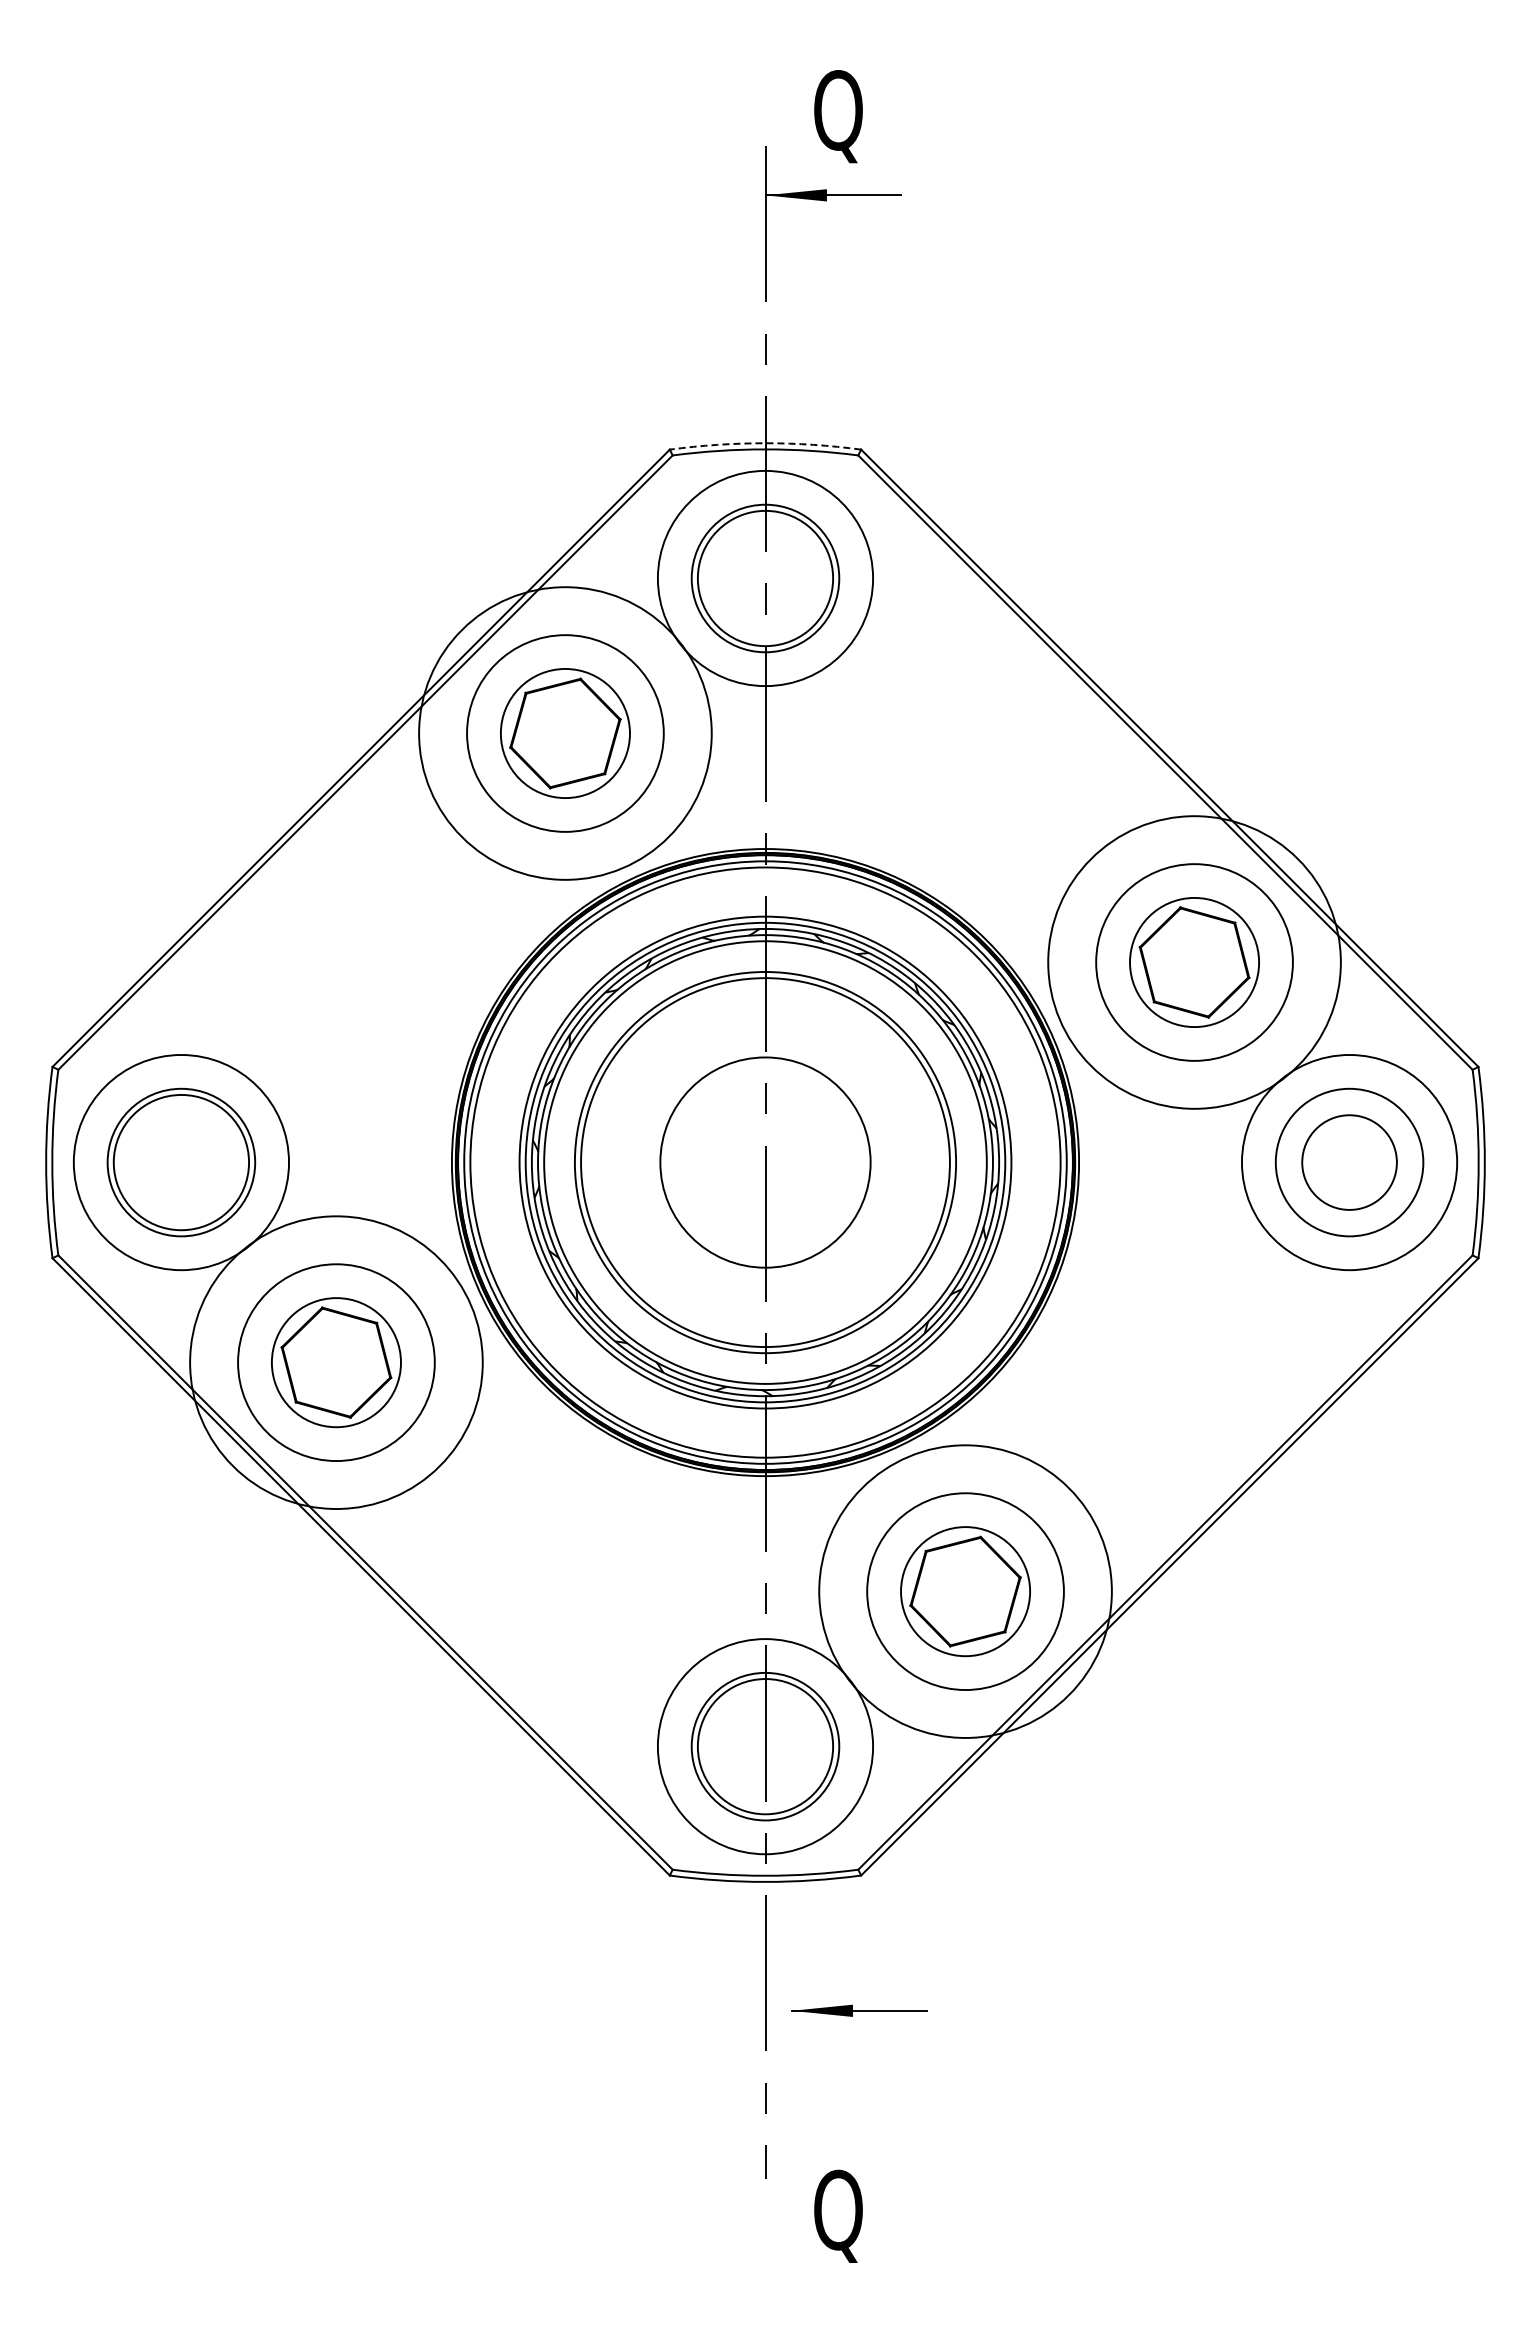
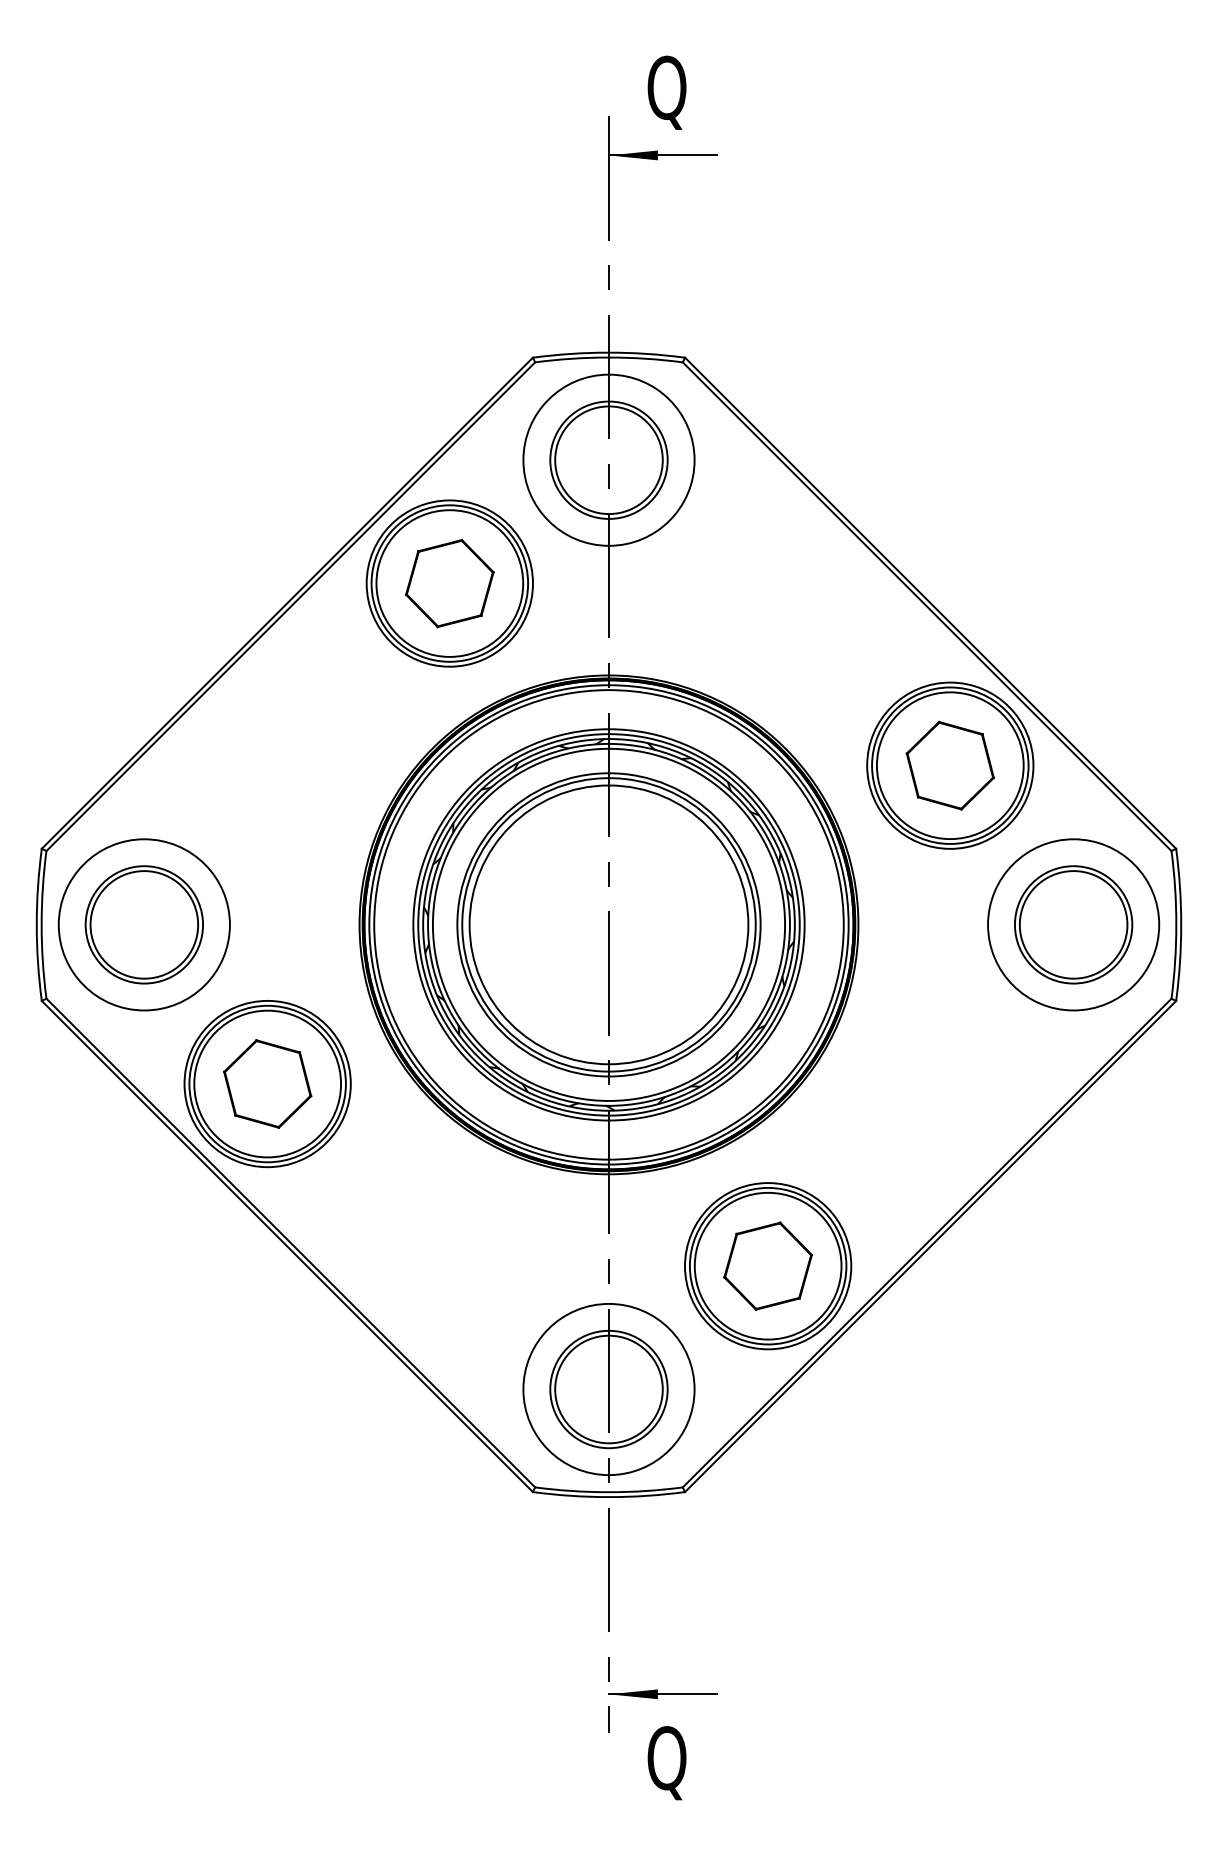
arc: (765, 443) -> (609, 352), dashed -> solid
circle: (564, 733) -> (449, 583), size x0.71
circle: (565, 733) -> (449, 583), size x1.43
circle: (1194, 962) -> (950, 765), size x0.71
circle: (1194, 962) -> (950, 765), size x1.43
circle: (765, 1162) -> (609, 924), size x1.67
circle: (1349, 1162) -> (1073, 924), size x1.43
circle: (335, 1362) -> (266, 1083), size x0.71
circle: (336, 1362) -> (267, 1083), size x1.43
circle: (965, 1591) -> (768, 1266), size x0.71
circle: (965, 1591) -> (768, 1266), size x1.43
part: (859, 2010) -> (663, 1694), moved

